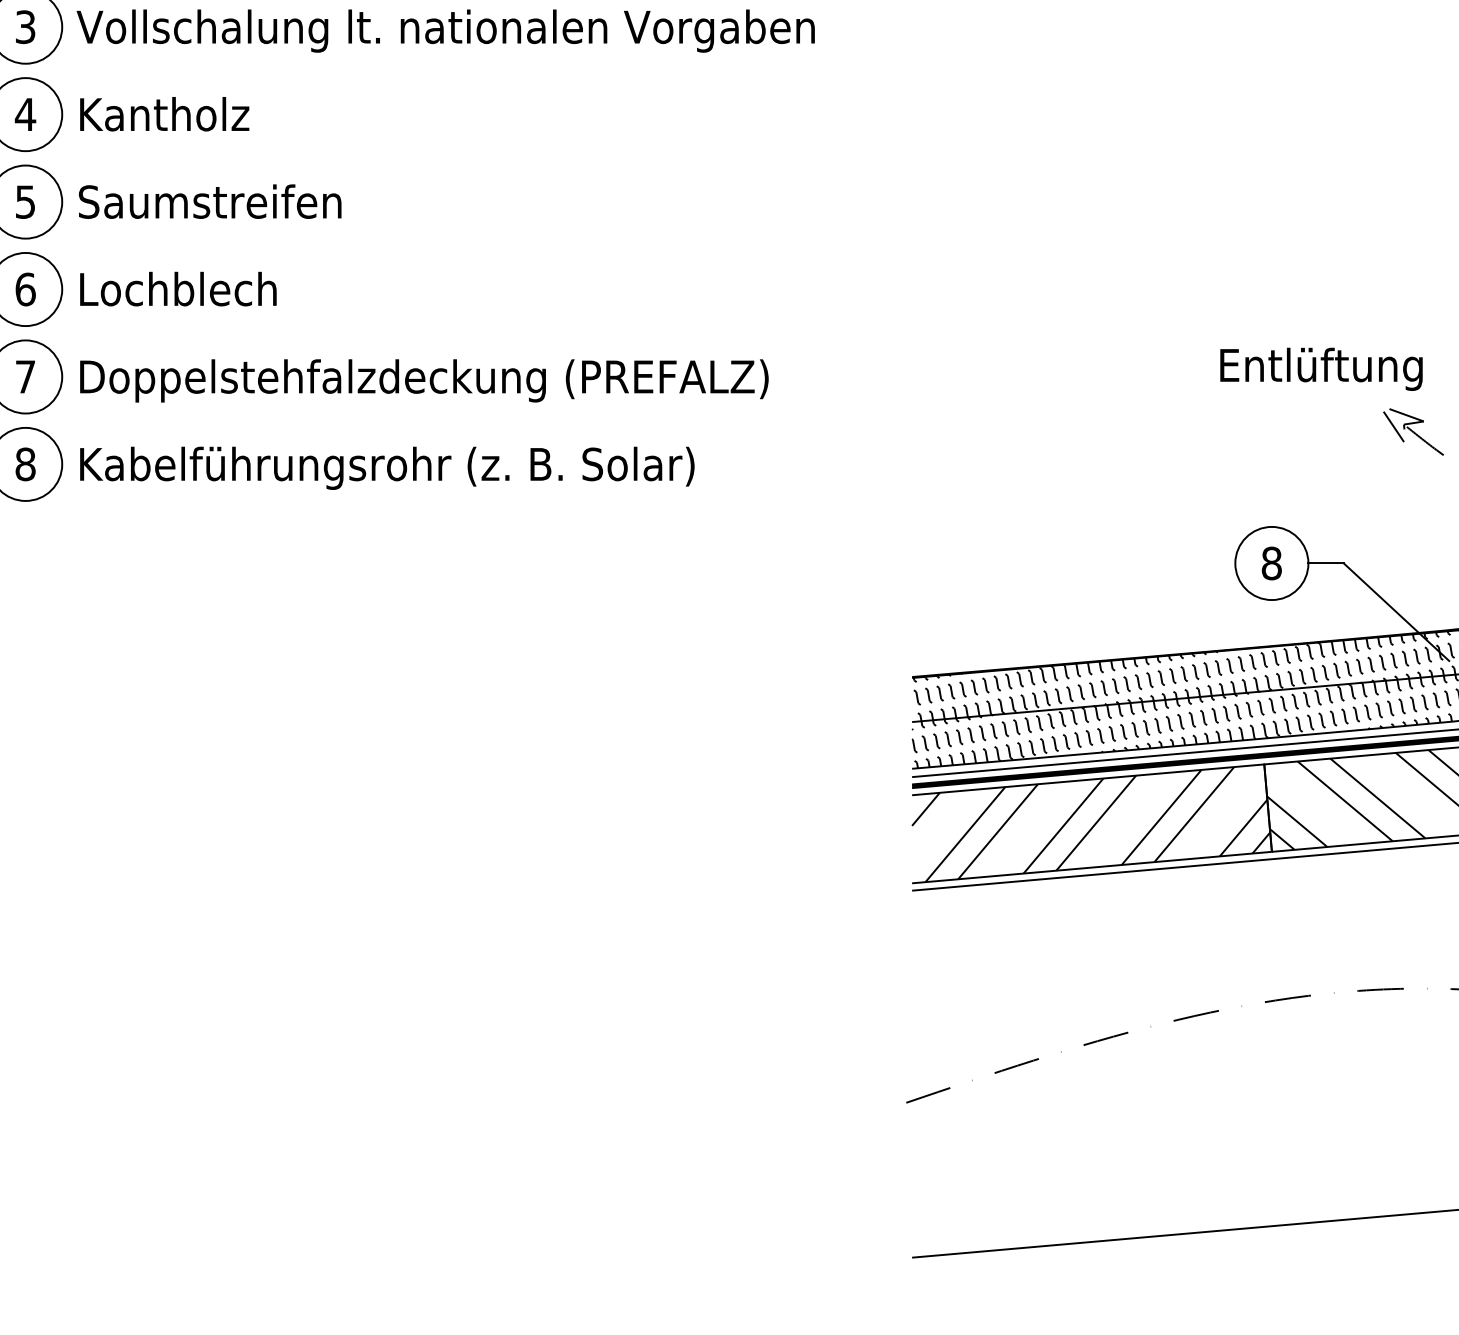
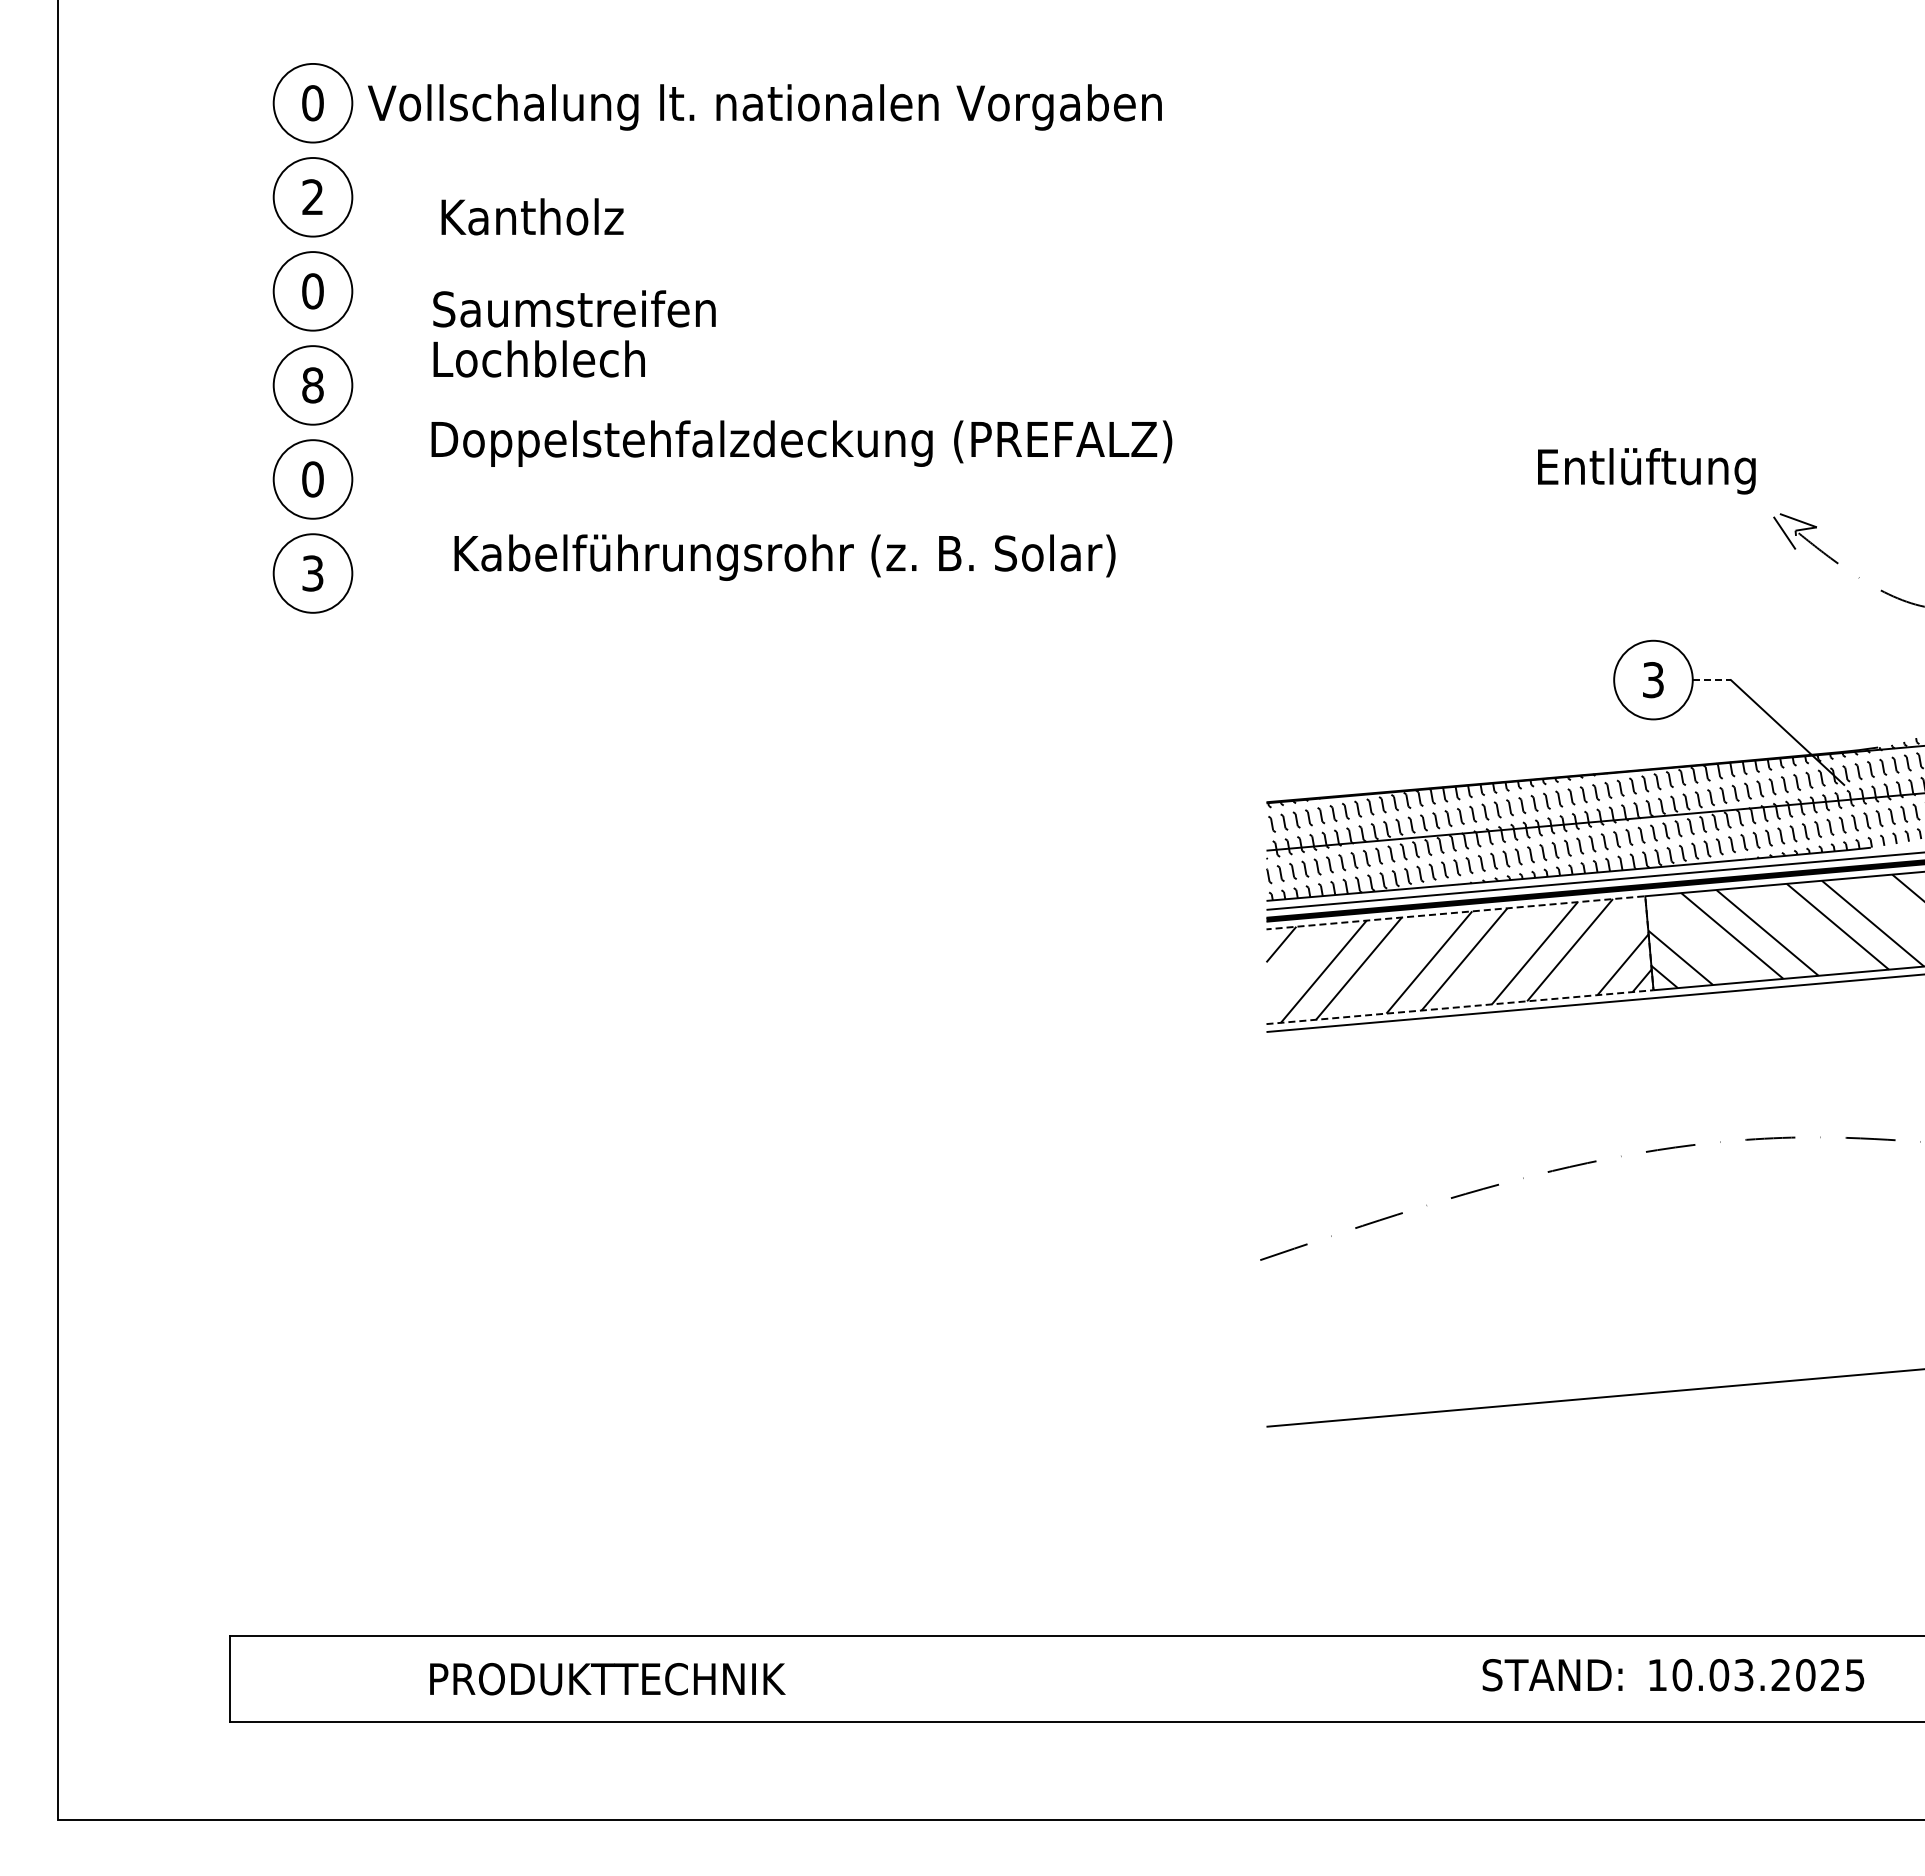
text: (25, 27) -> (312, 103), 3 -> 0
text: (25, 113) -> (312, 196), 4 -> 2
text: (164, 113) -> (532, 216), moved
text: (210, 201) -> (574, 308), moved
text: (25, 202) -> (312, 291), 5 -> 0
text: (177, 288) -> (538, 358), moved
text: (25, 289) -> (312, 385), 6 -> 8
text: (1321, 369) -> (1646, 471), moved
text: (25, 376) -> (312, 479), 7 -> 0
text: (424, 380) -> (801, 443), moved
text: (25, 464) -> (312, 573), 8 -> 3
text: (386, 468) -> (784, 557), moved
text: (1271, 563) -> (1653, 680), 8 -> 3
line: (1326, 563) -> (1712, 680), solid -> dashed
line: (1268, 811) -> (1649, 946), solid -> dashed

